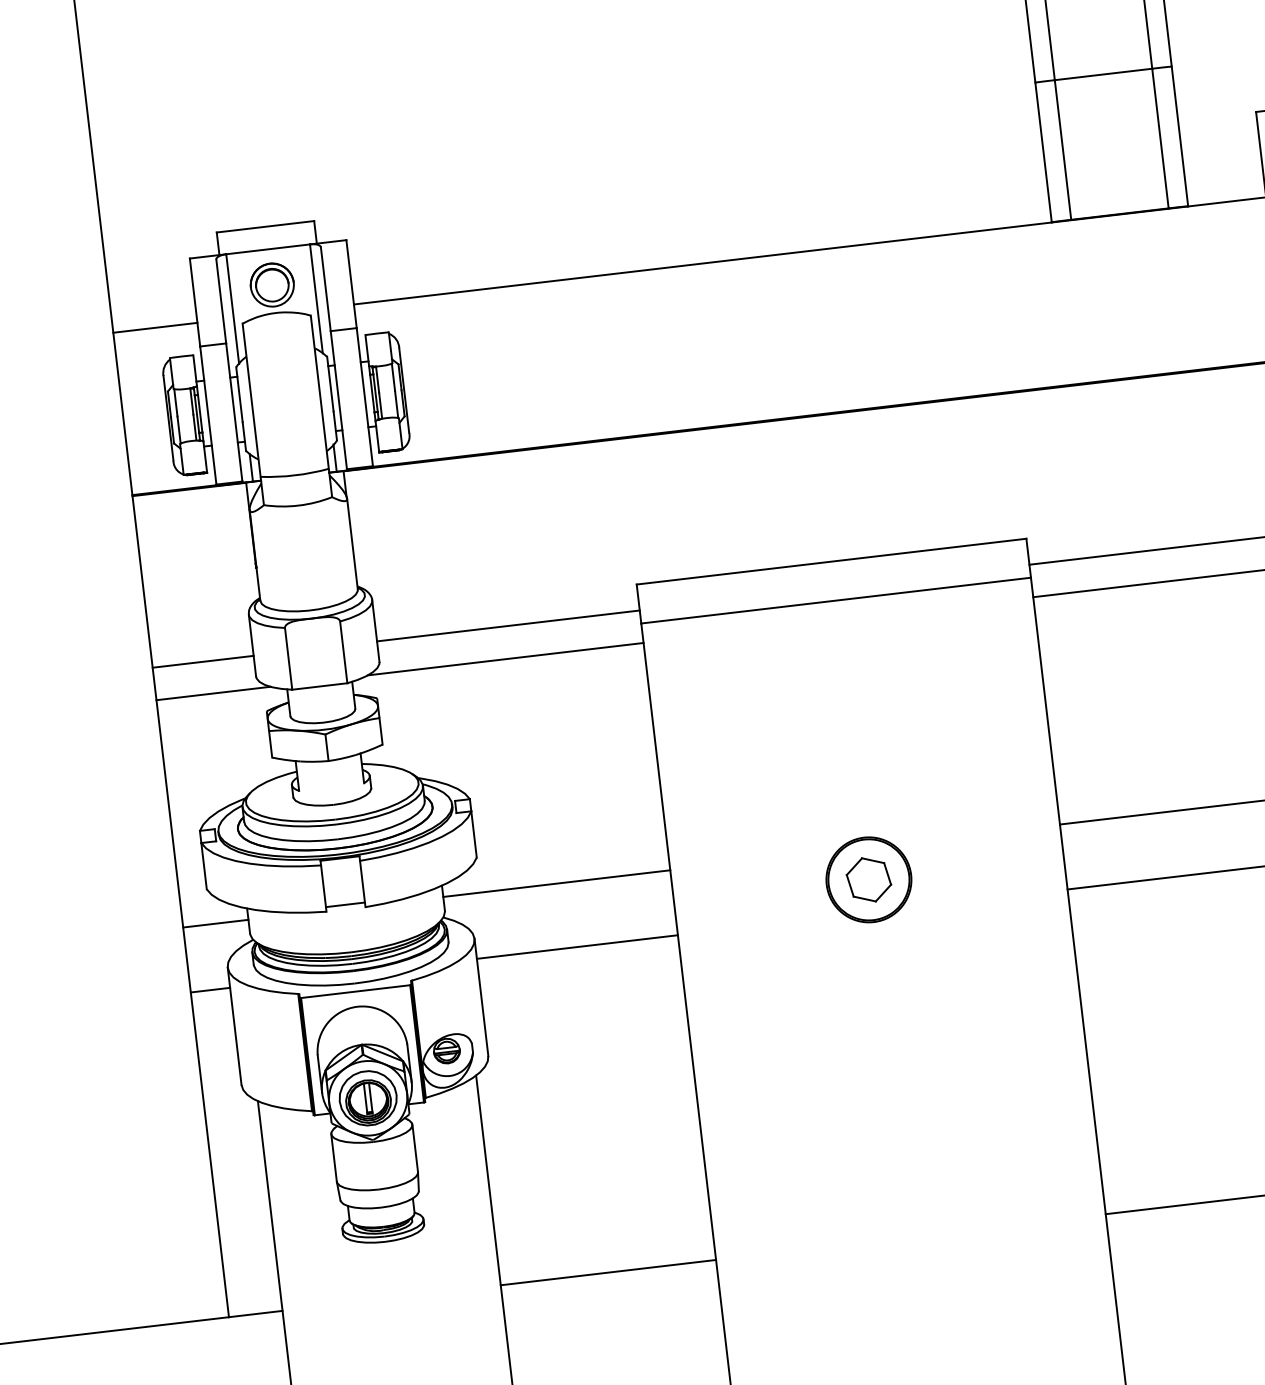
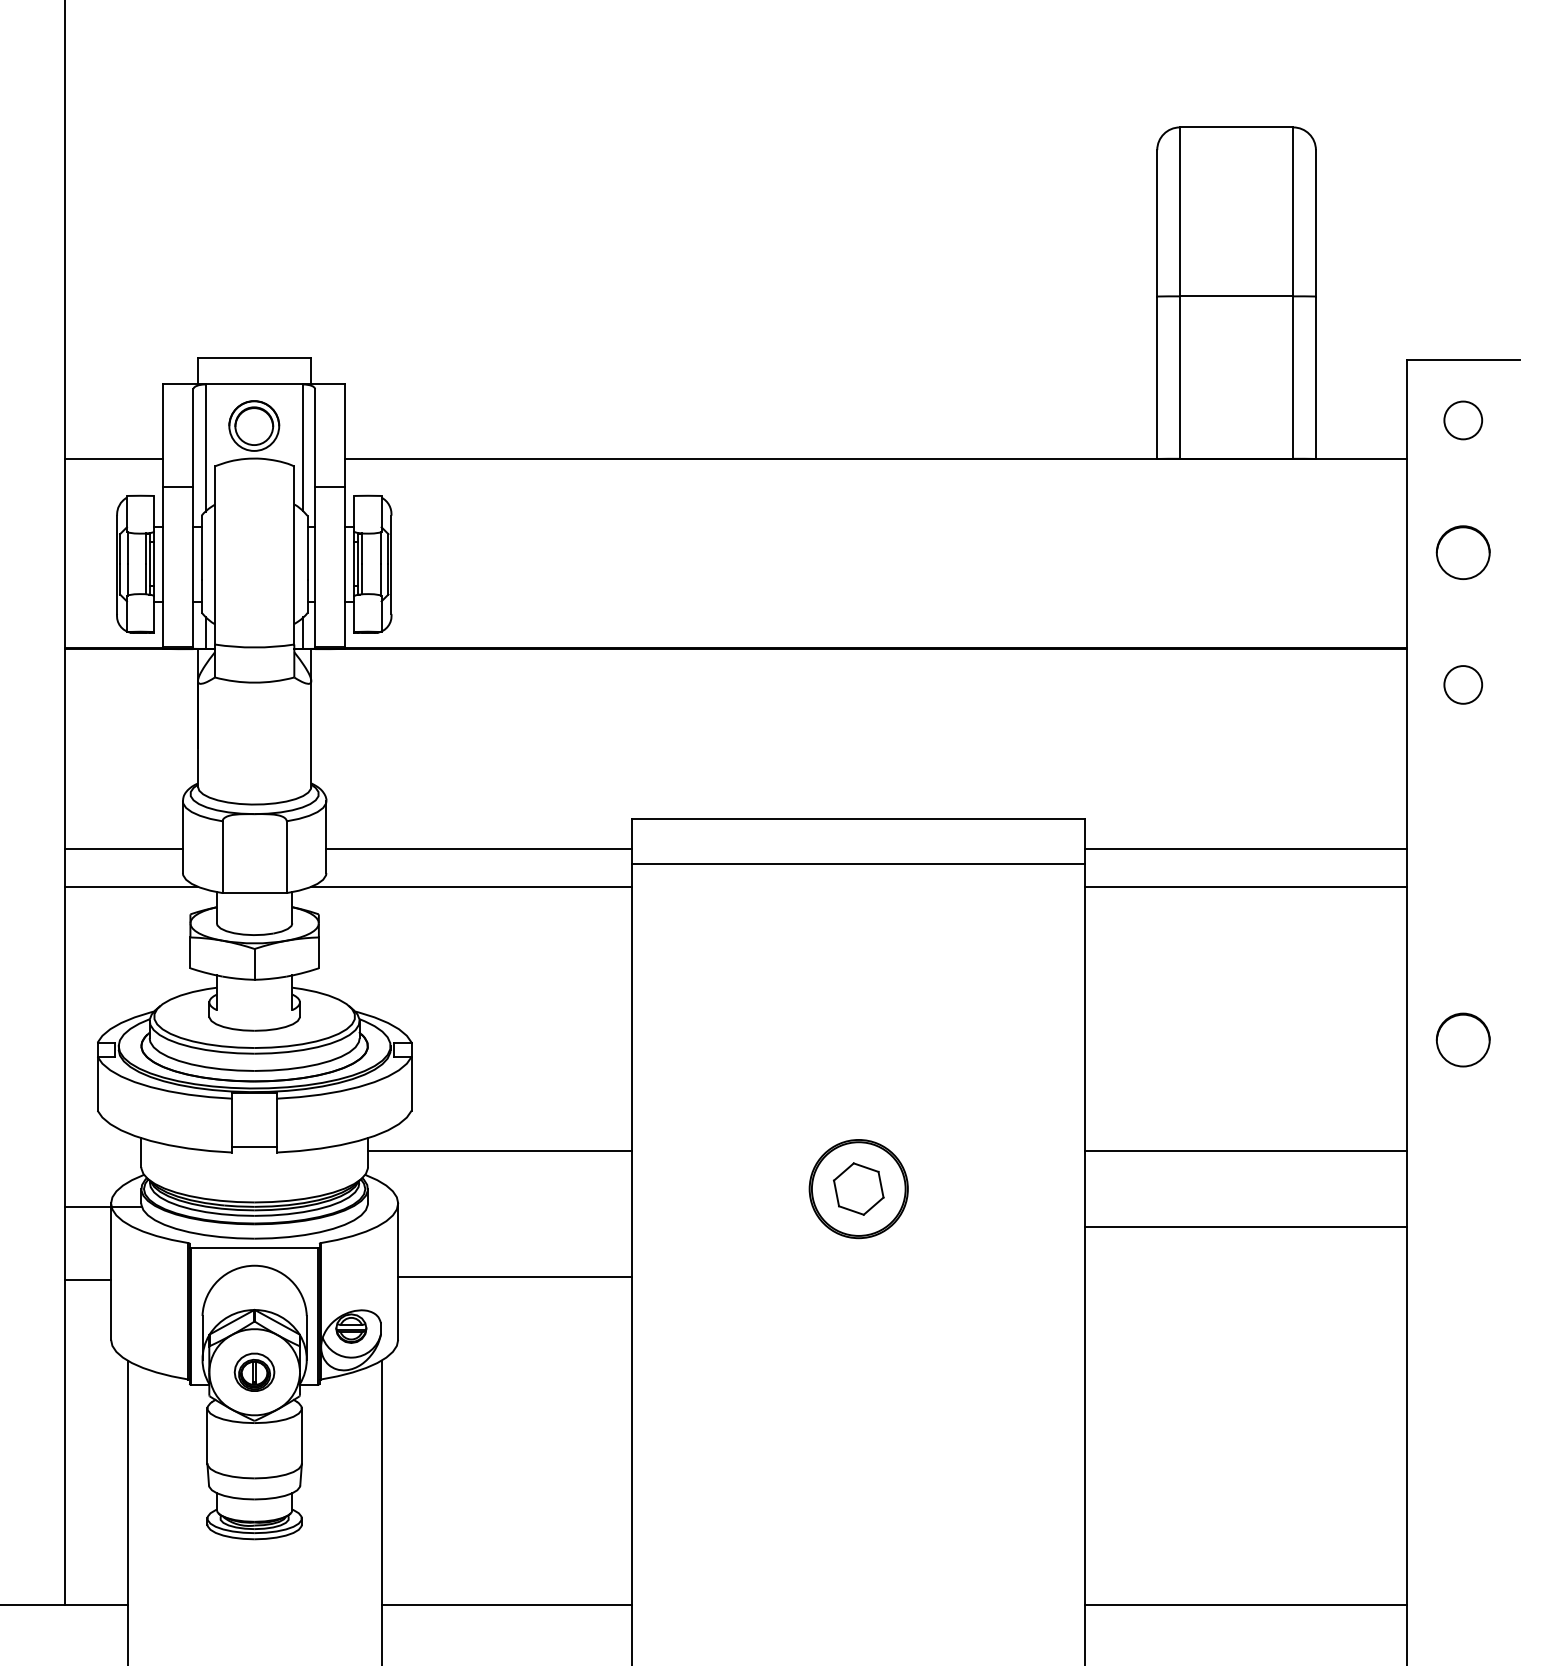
line: (215, 923) -> (103, 1207), moved
line: (577, 946) -> (515, 1276), moved
line: (210, 989) -> (88, 1279), moved
part: (368, 1098) -> (254, 1372), size x0.6

